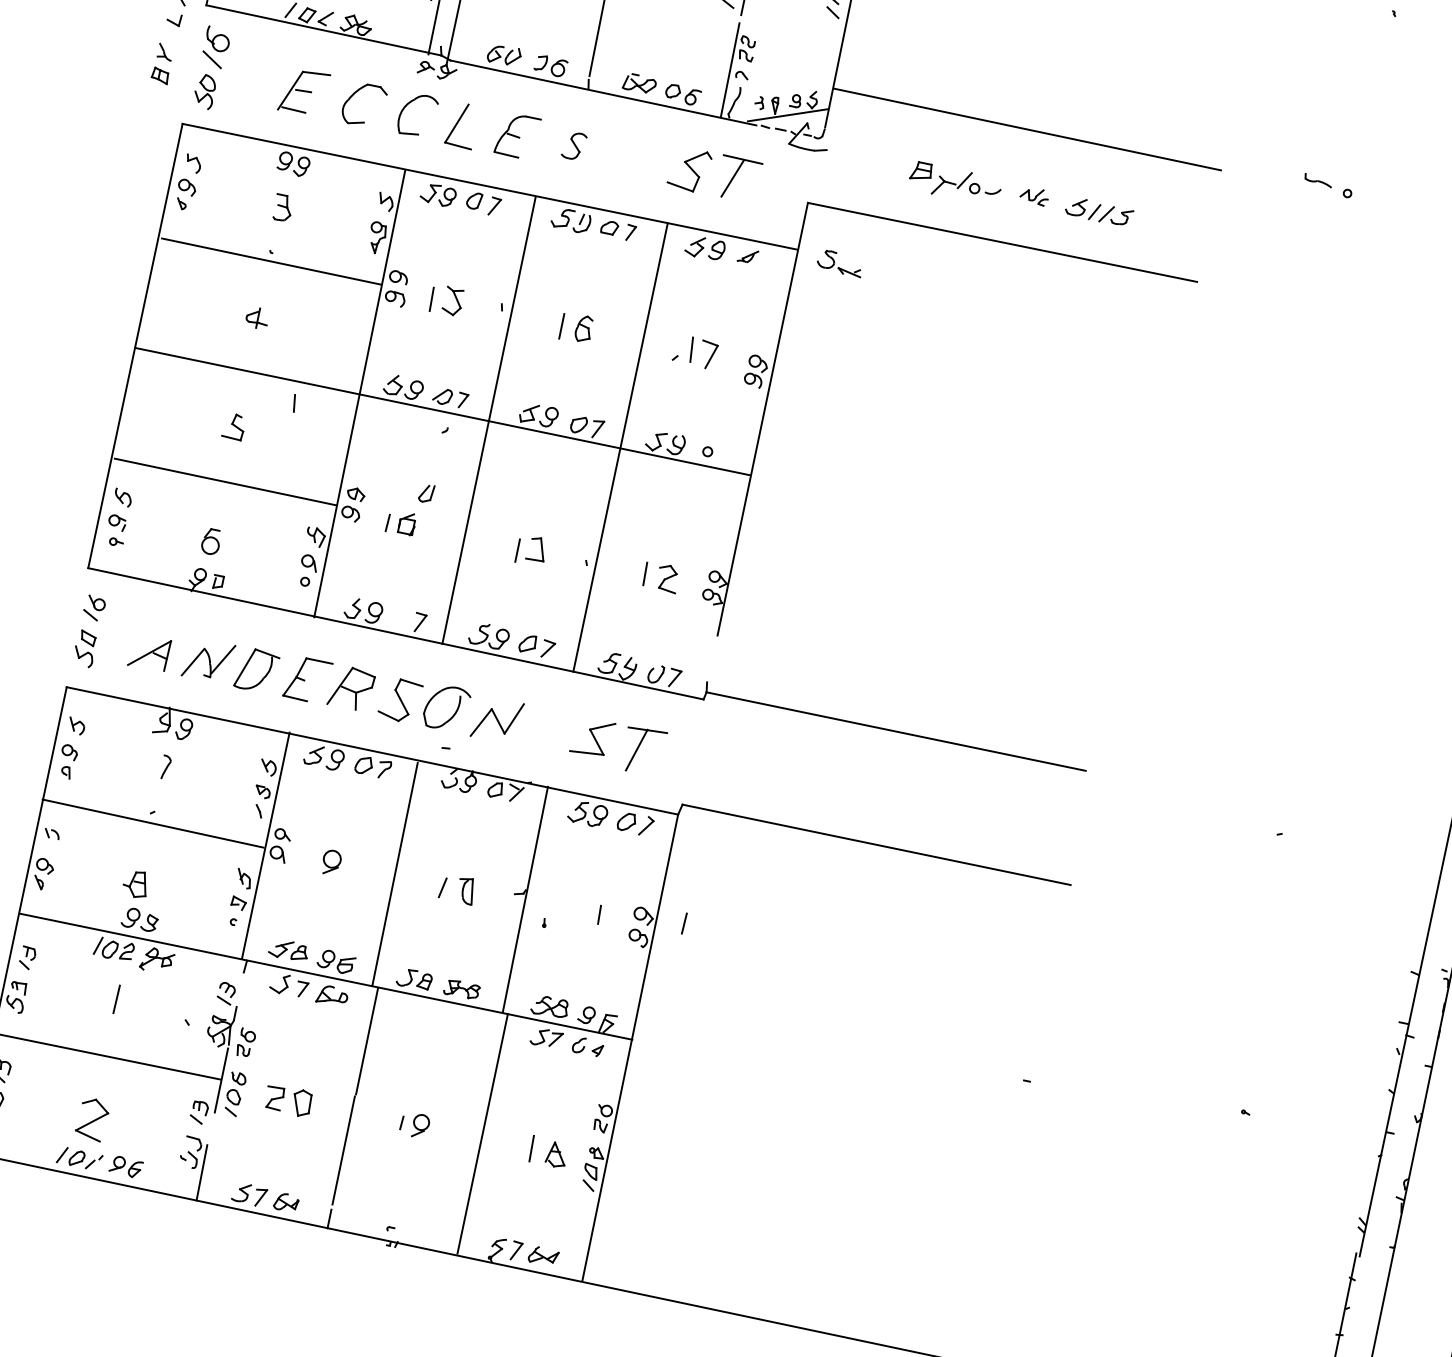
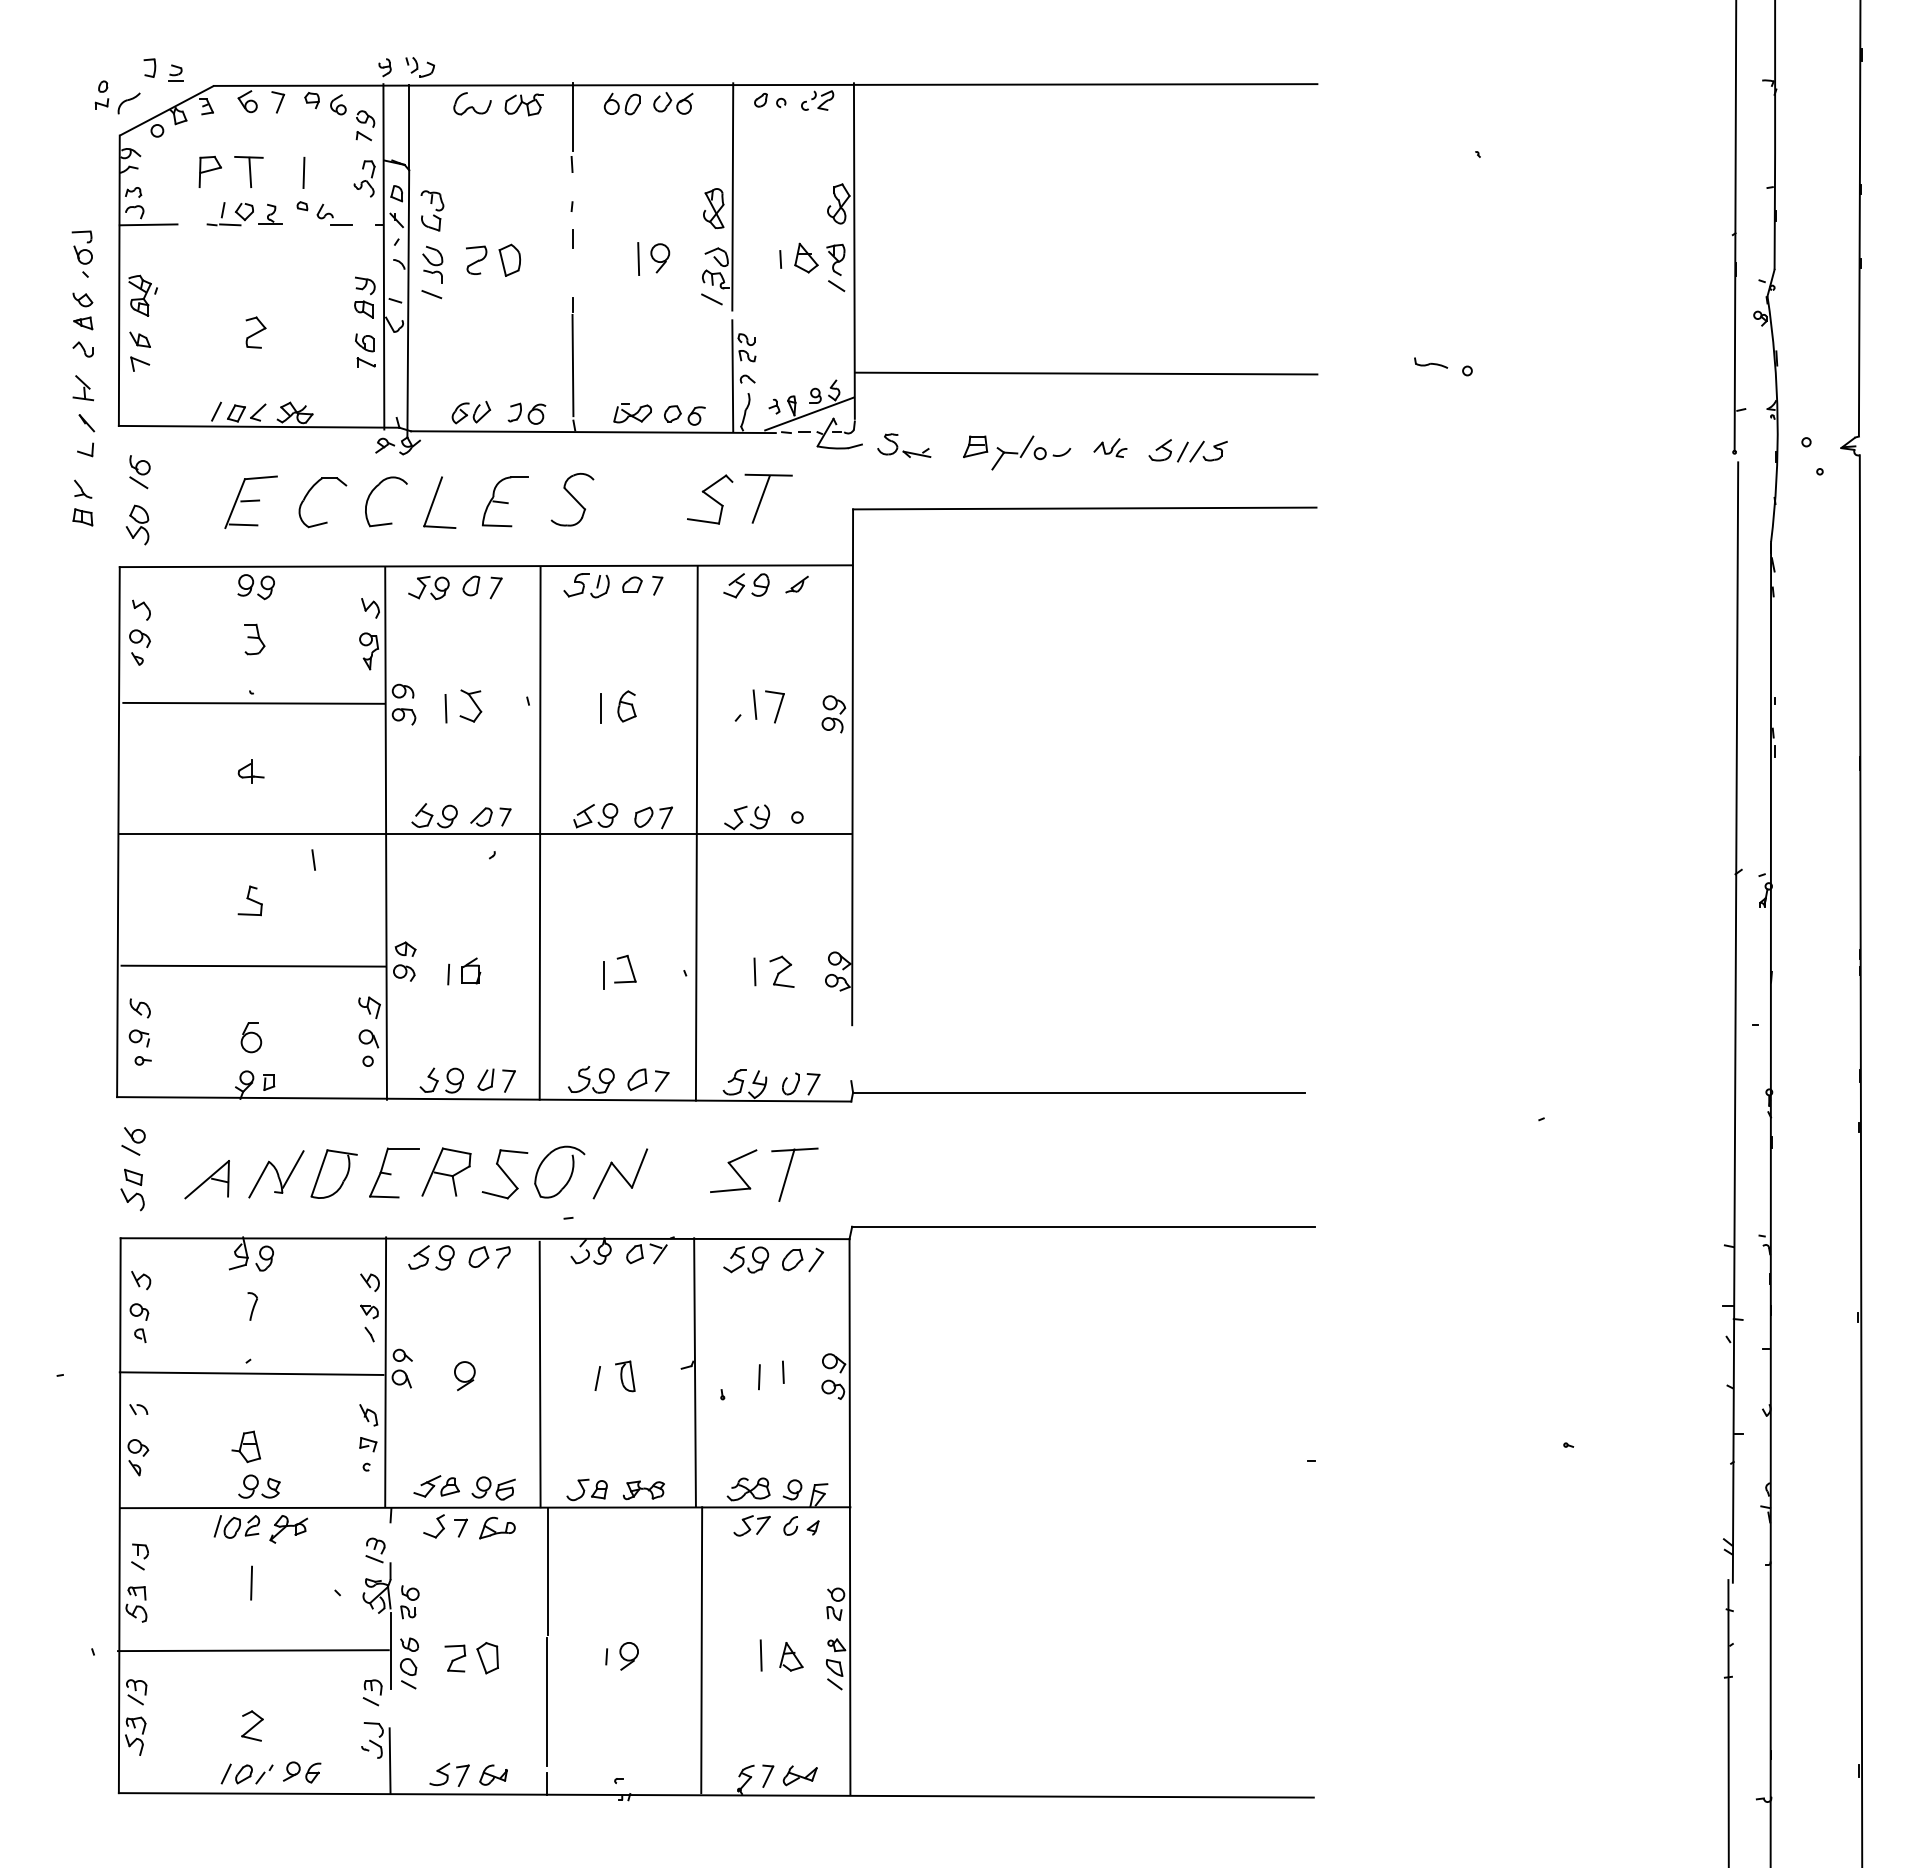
part: (215, 47) -> (139, 472), size x0.71
part: (574, 145) -> (572, 499), size x1.67
part: (840, 263) -> (904, 445), moved
part: (426, 493) -> (485, 1079), moved
line: (684, 923) -> (759, 1377), moved
part: (92, 1118) -> (252, 1725), size x0.62

